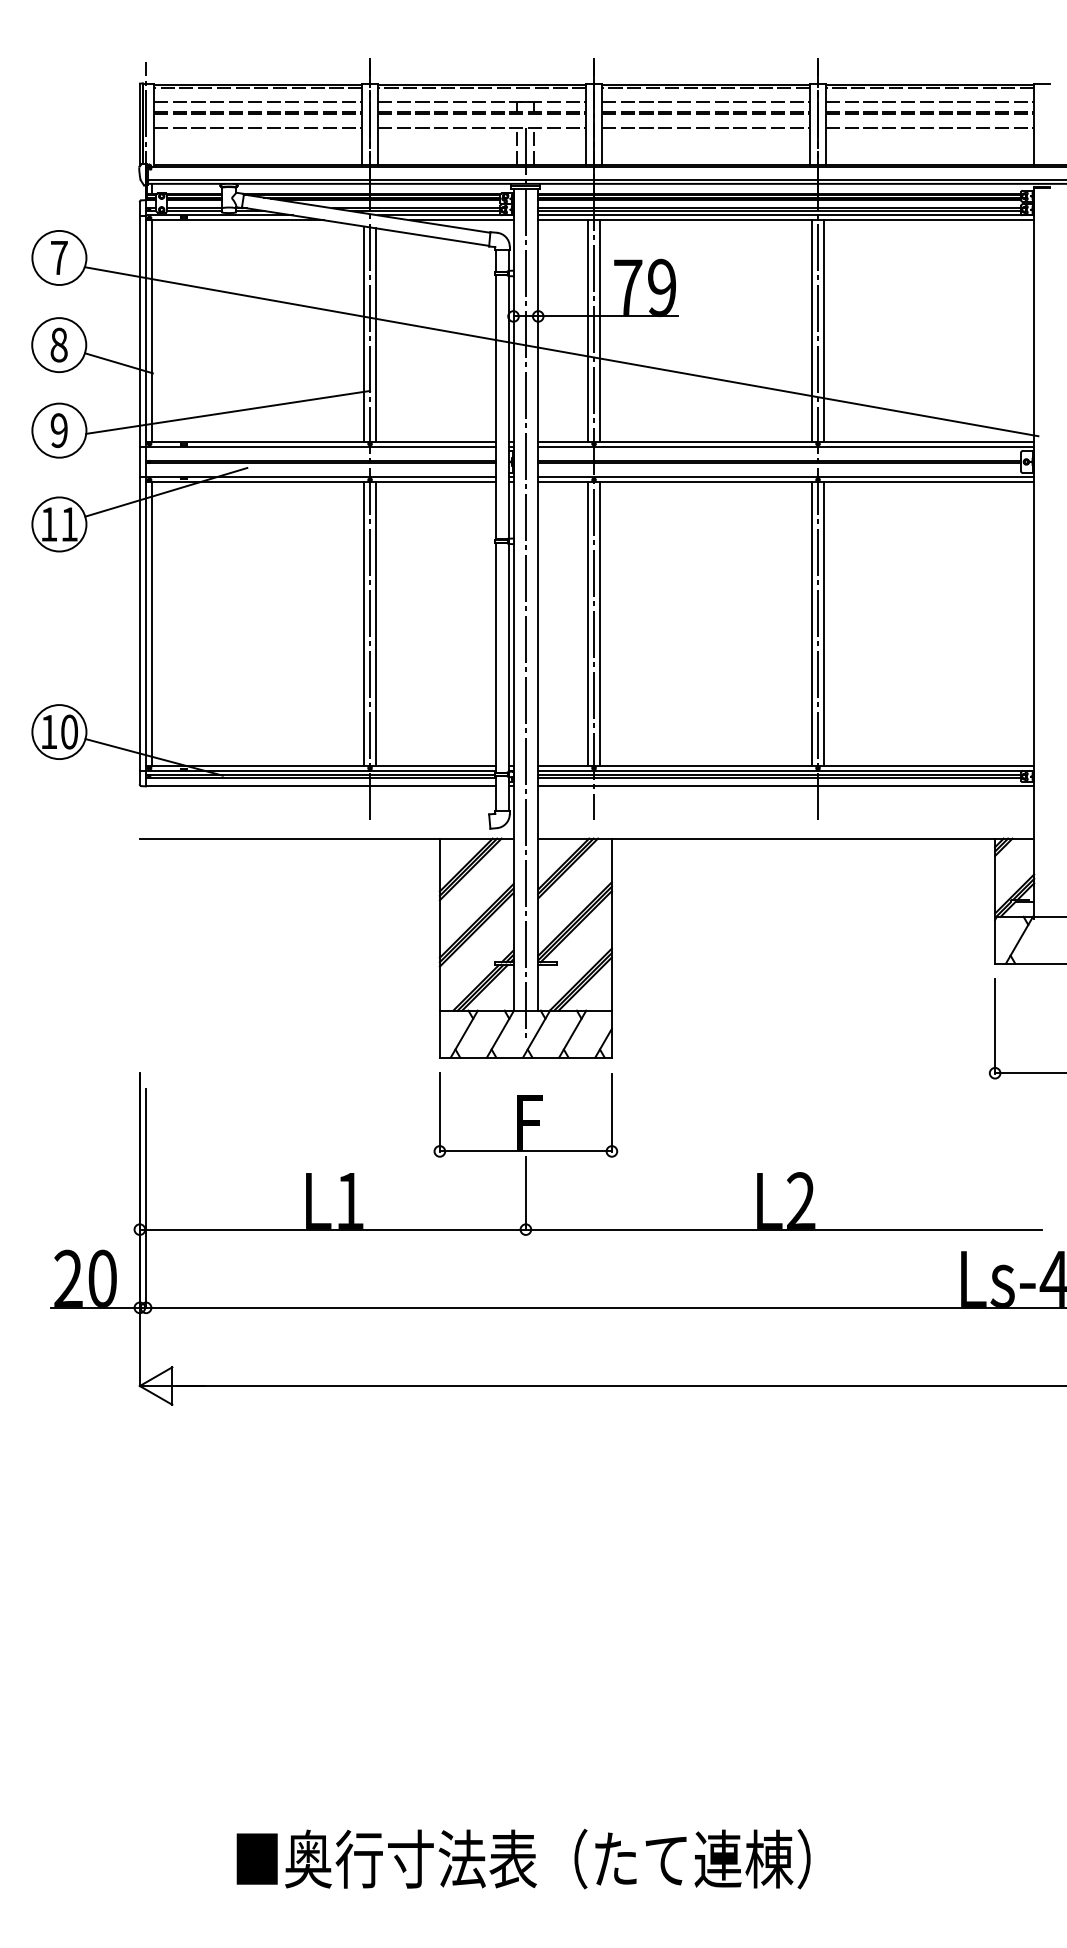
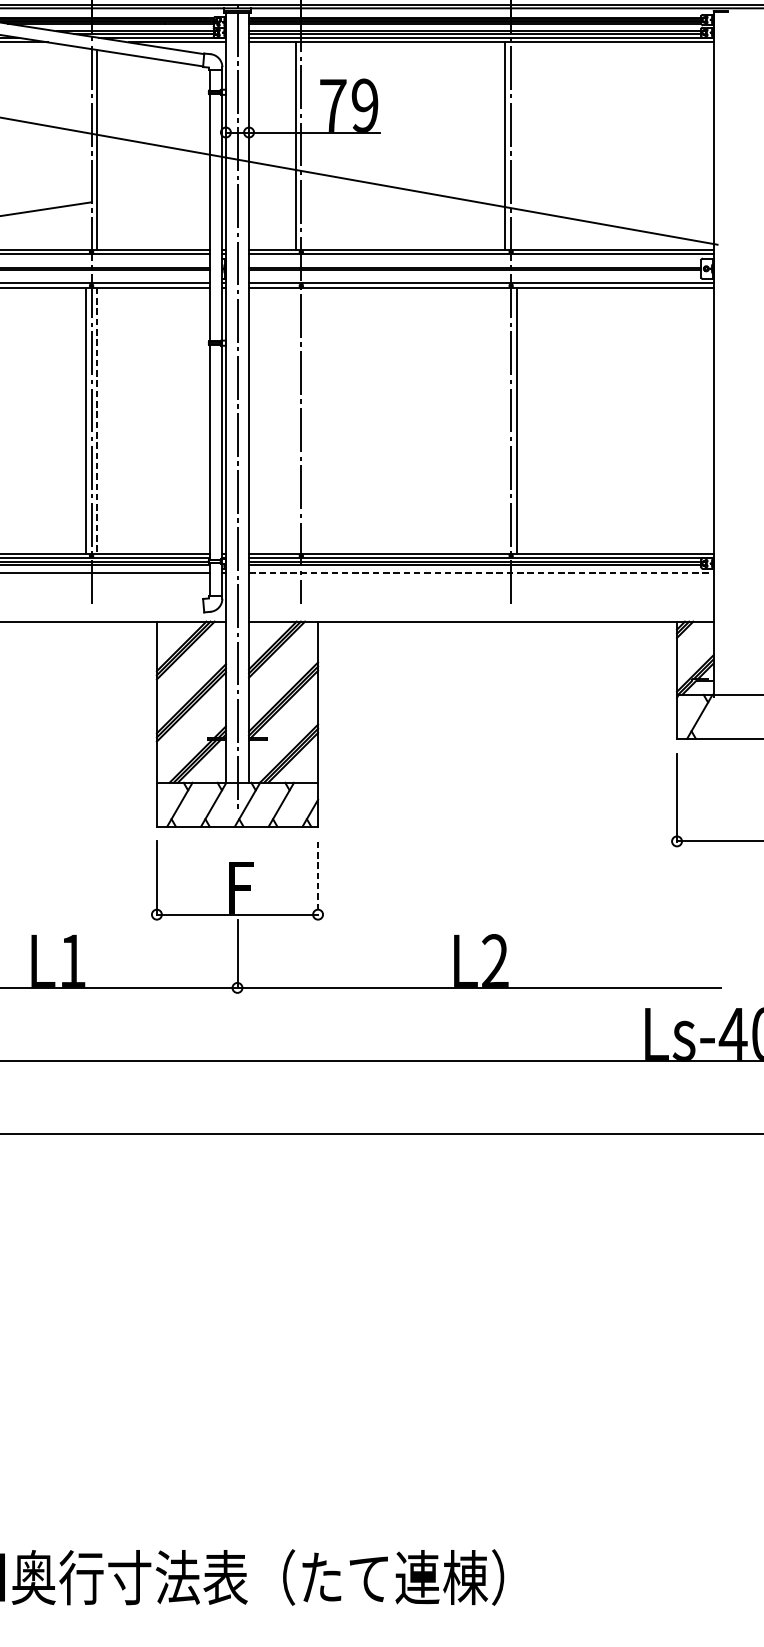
line: (600, 330) -> (307, 145), removed
line: (824, 330) -> (517, 145), removed
line: (363, 333) -> (85, 148), removed
line: (376, 624) -> (97, 421), solid -> dashed
line: (587, 624) -> (295, 421), removed
line: (600, 624) -> (307, 421), removed
line: (811, 624) -> (505, 421), removed
line: (786, 786) -> (481, 572), solid -> dashed
line: (611, 1113) -> (317, 879), solid -> dashed

